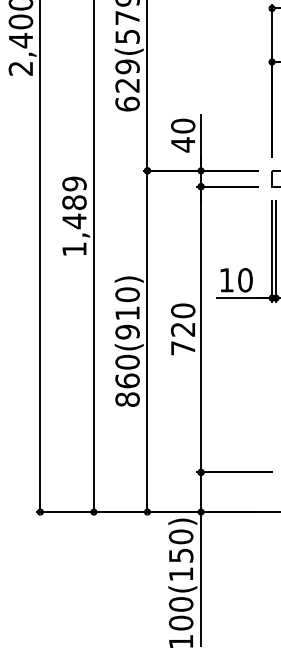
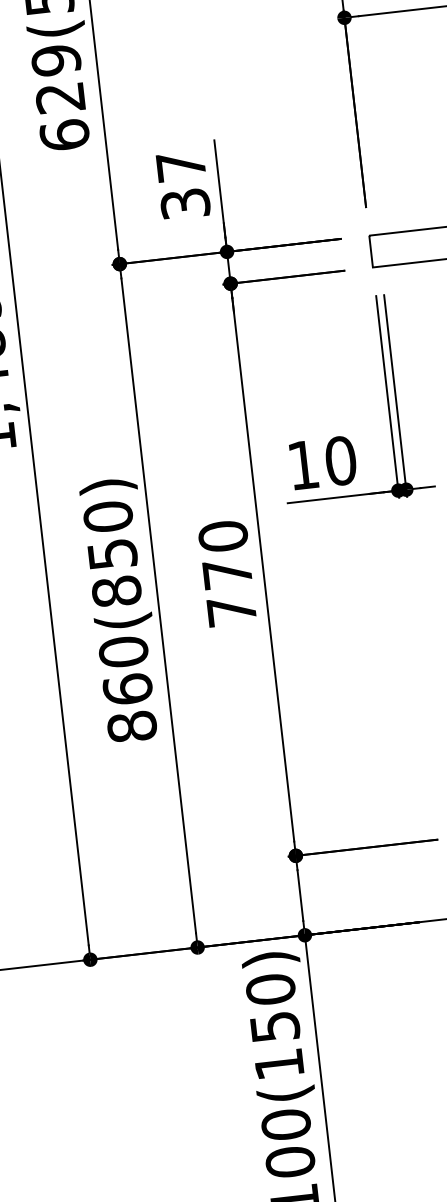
text: (182, 135) -> (181, 185), 40 -> 37
text: (127, 322) -> (114, 572), 860(910) -> 860(850)
text: (182, 329) -> (226, 573), 720 -> 770

